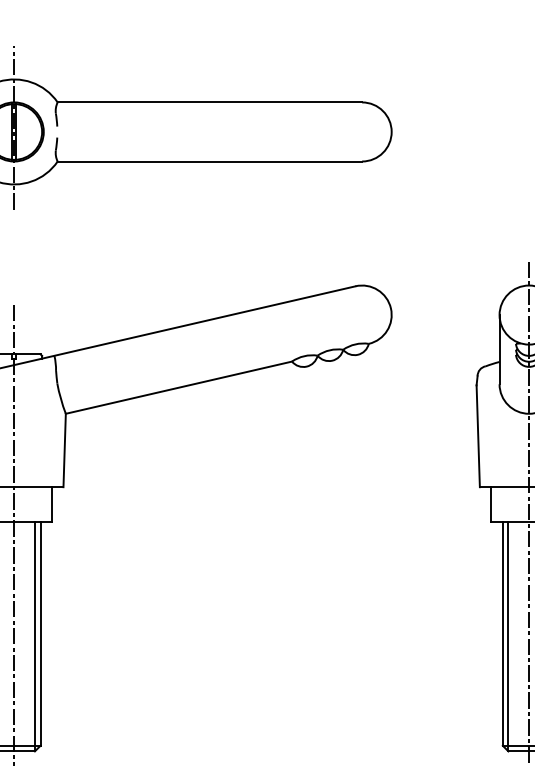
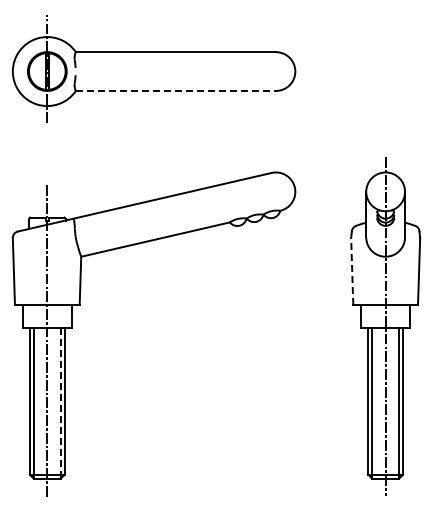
line: (210, 160) -> (176, 90), solid -> dashed
line: (478, 436) -> (352, 271), solid -> dashed
line: (34, 637) -> (60, 403), solid -> dashed

